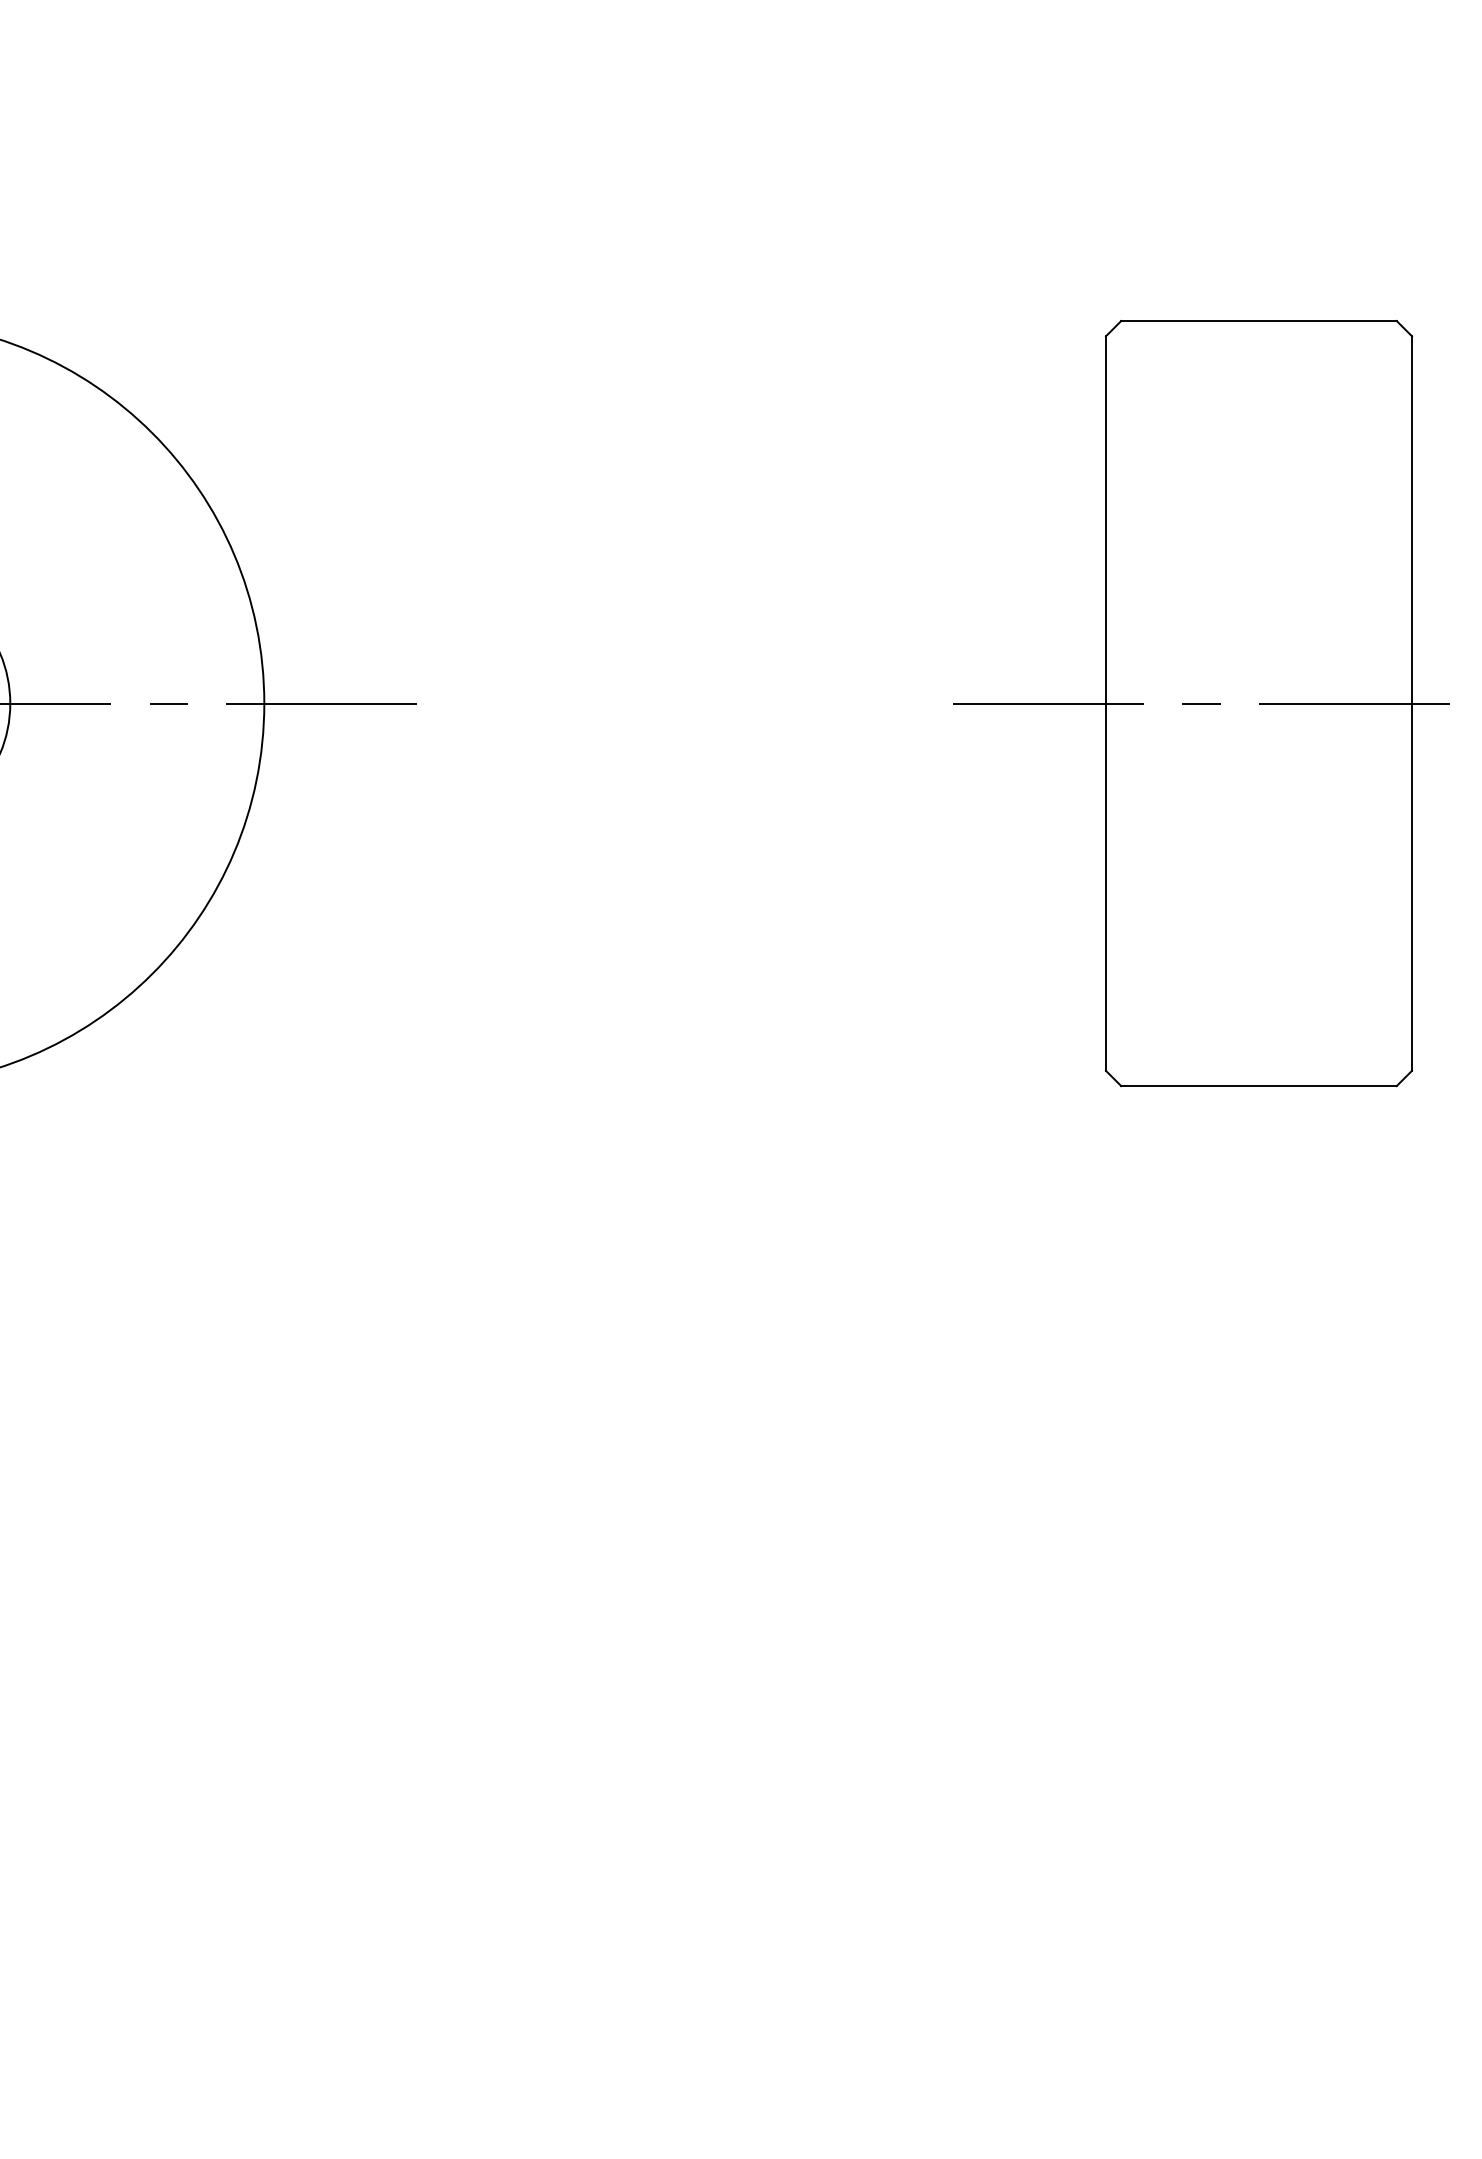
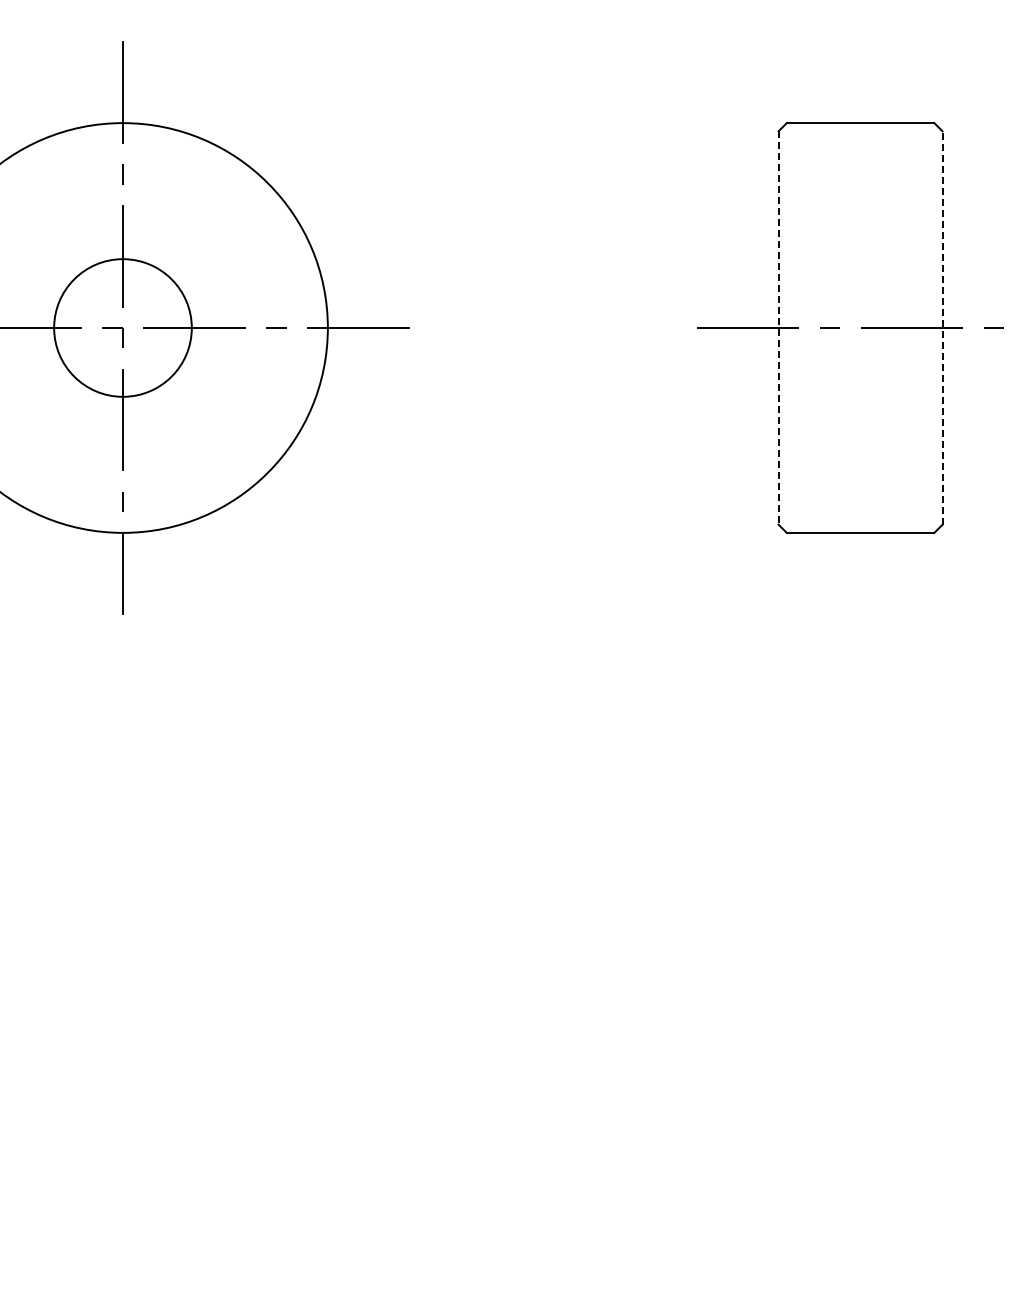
line: (1105, 704) -> (778, 328), solid -> dashed
line: (1411, 704) -> (942, 328), solid -> dashed

